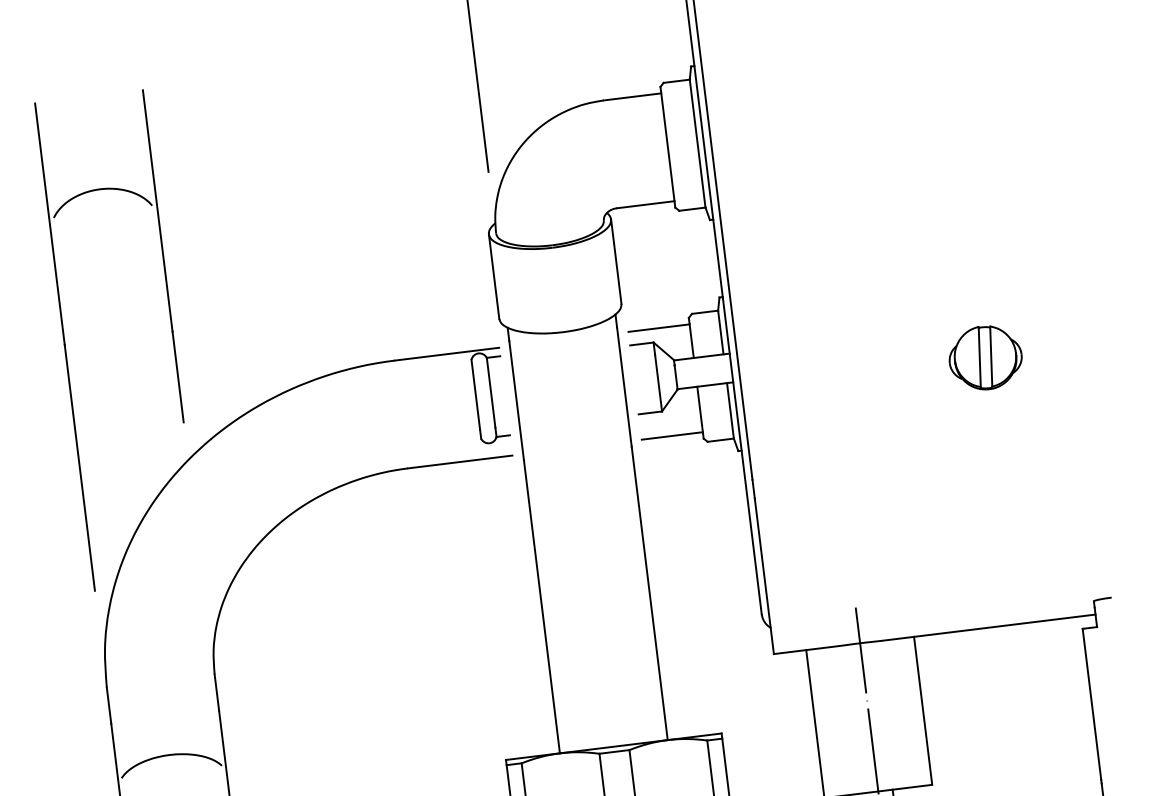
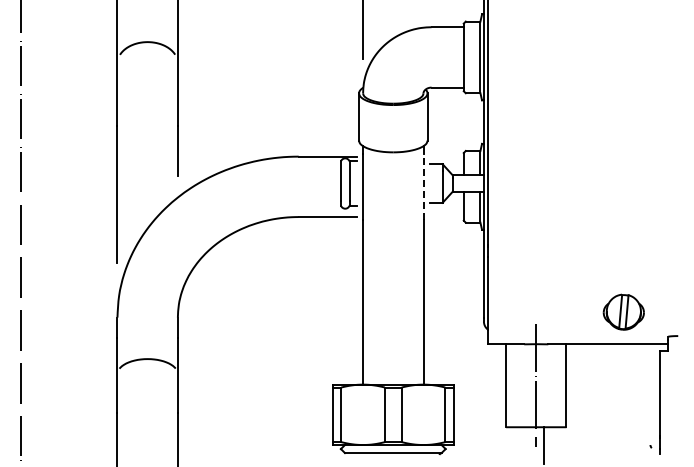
line: (658, 327) -> (446, 156), removed
part: (984, 356) -> (623, 311), moved
line: (624, 386) -> (423, 186), solid -> dashed
line: (672, 436) -> (446, 217), removed

